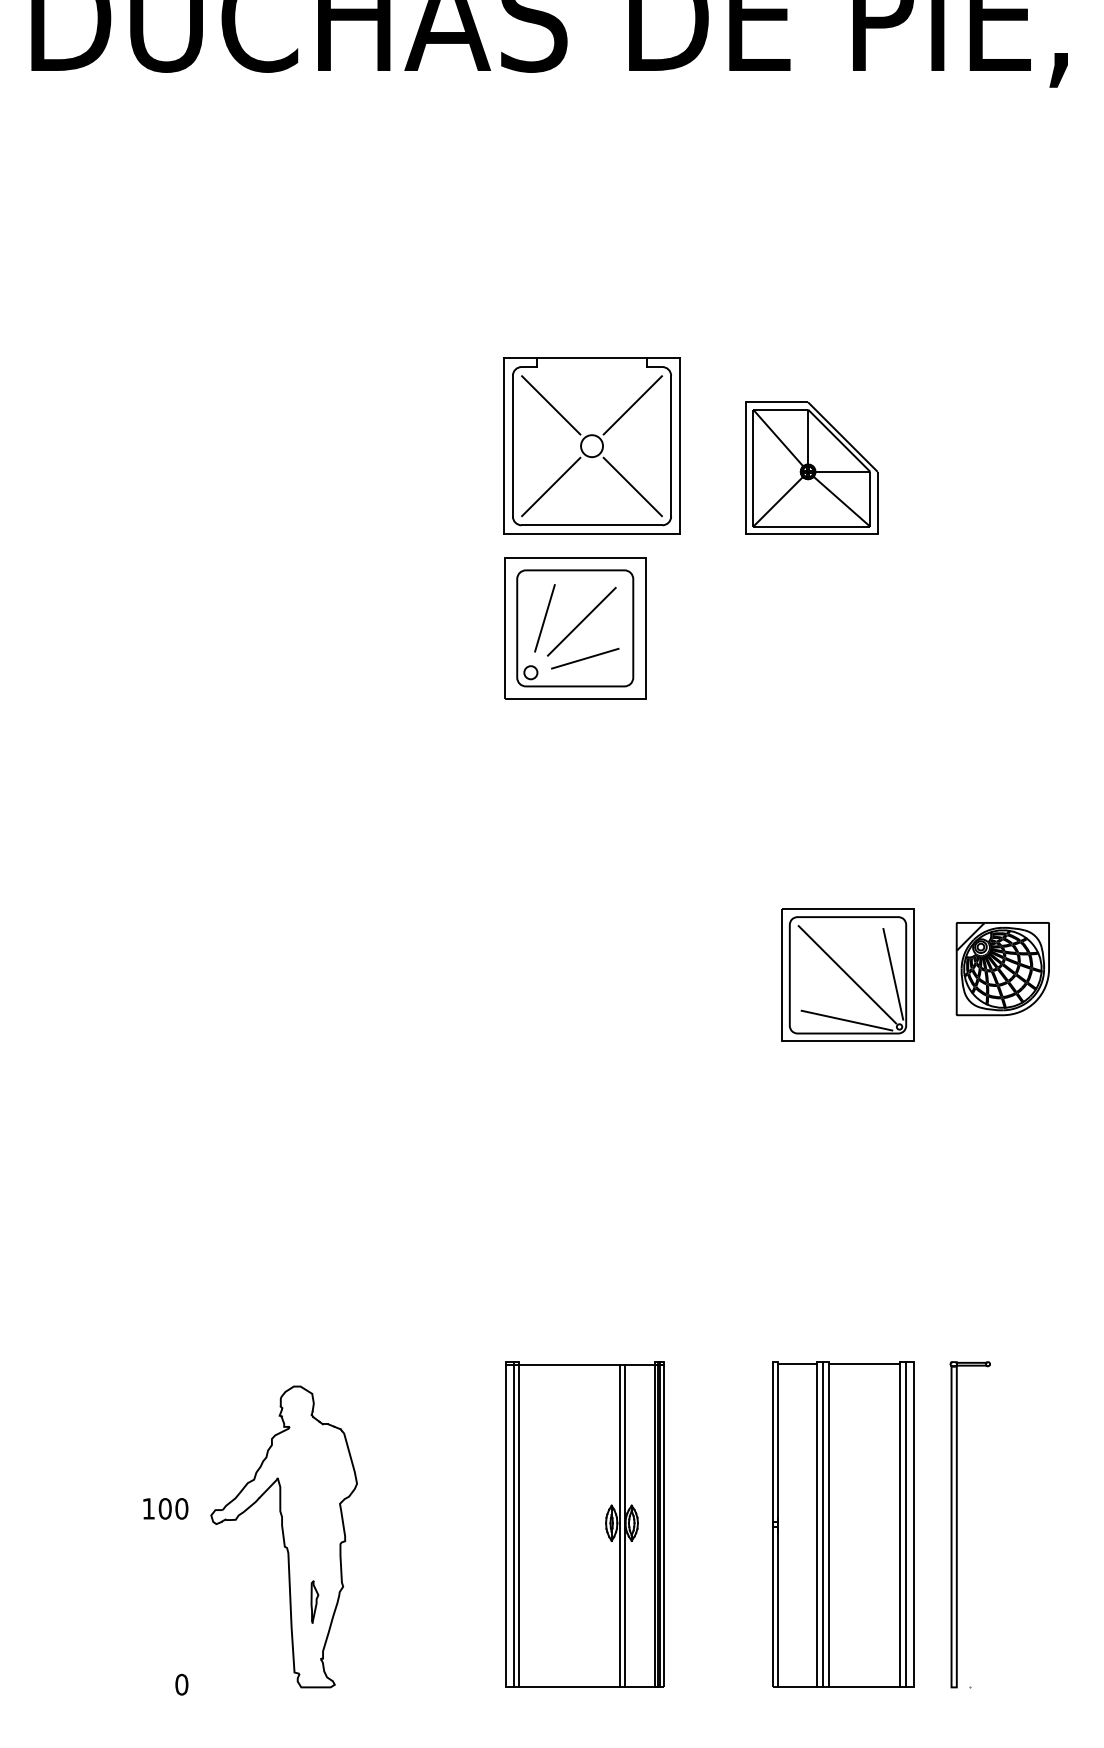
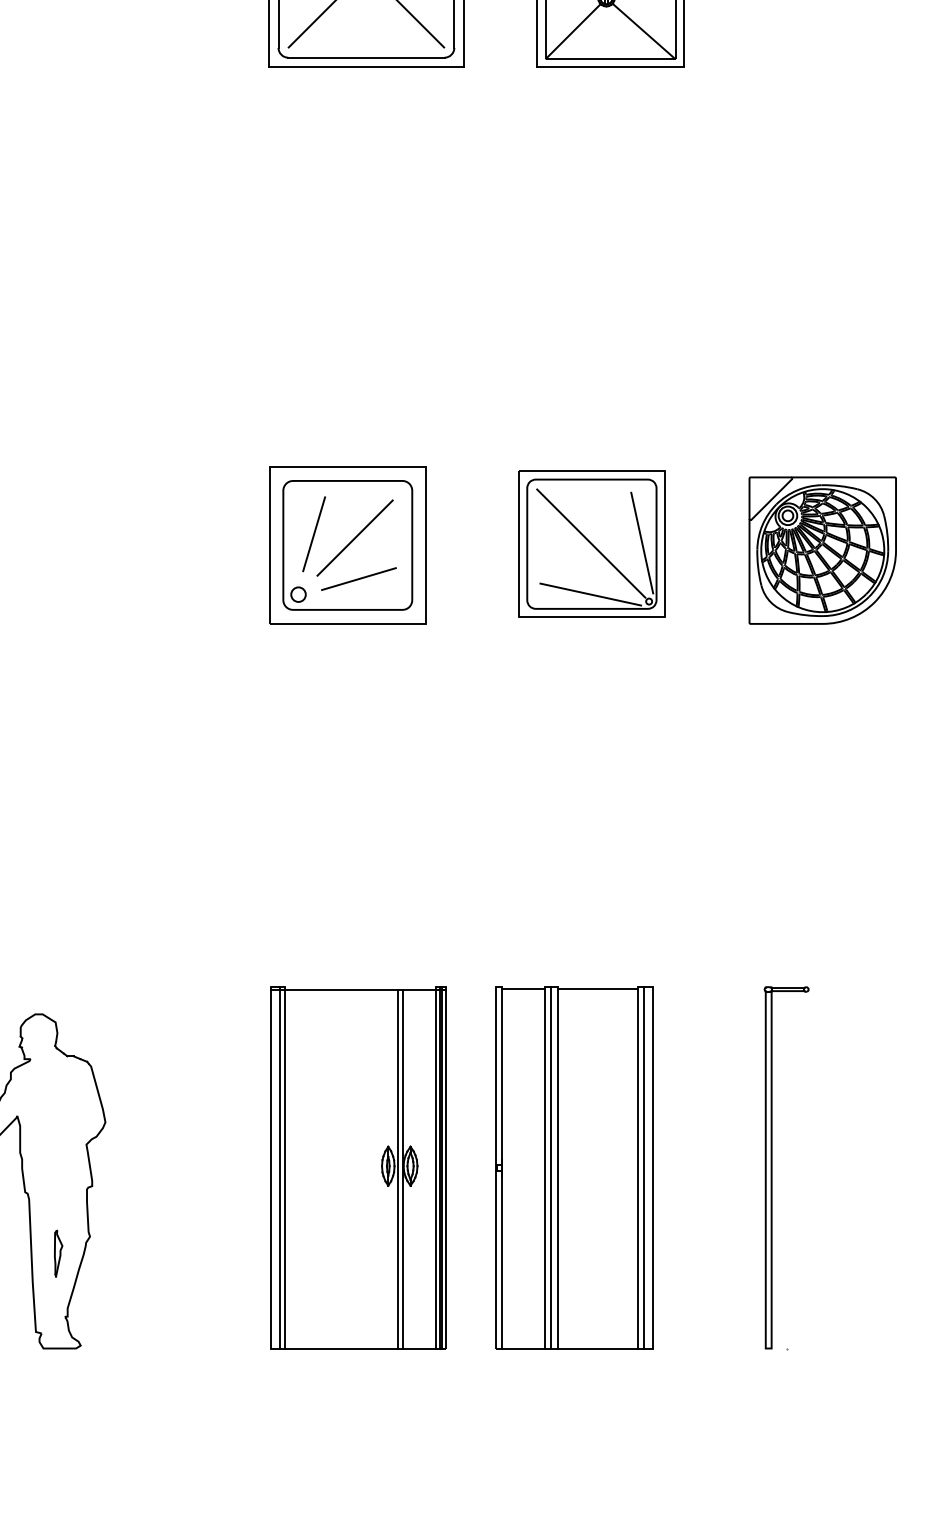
part: (575, 628) -> (348, 545), moved
part: (1002, 968) -> (822, 549), size x1.43
part: (847, 974) -> (591, 543), moved
part: (843, 1524) -> (574, 1167), moved

